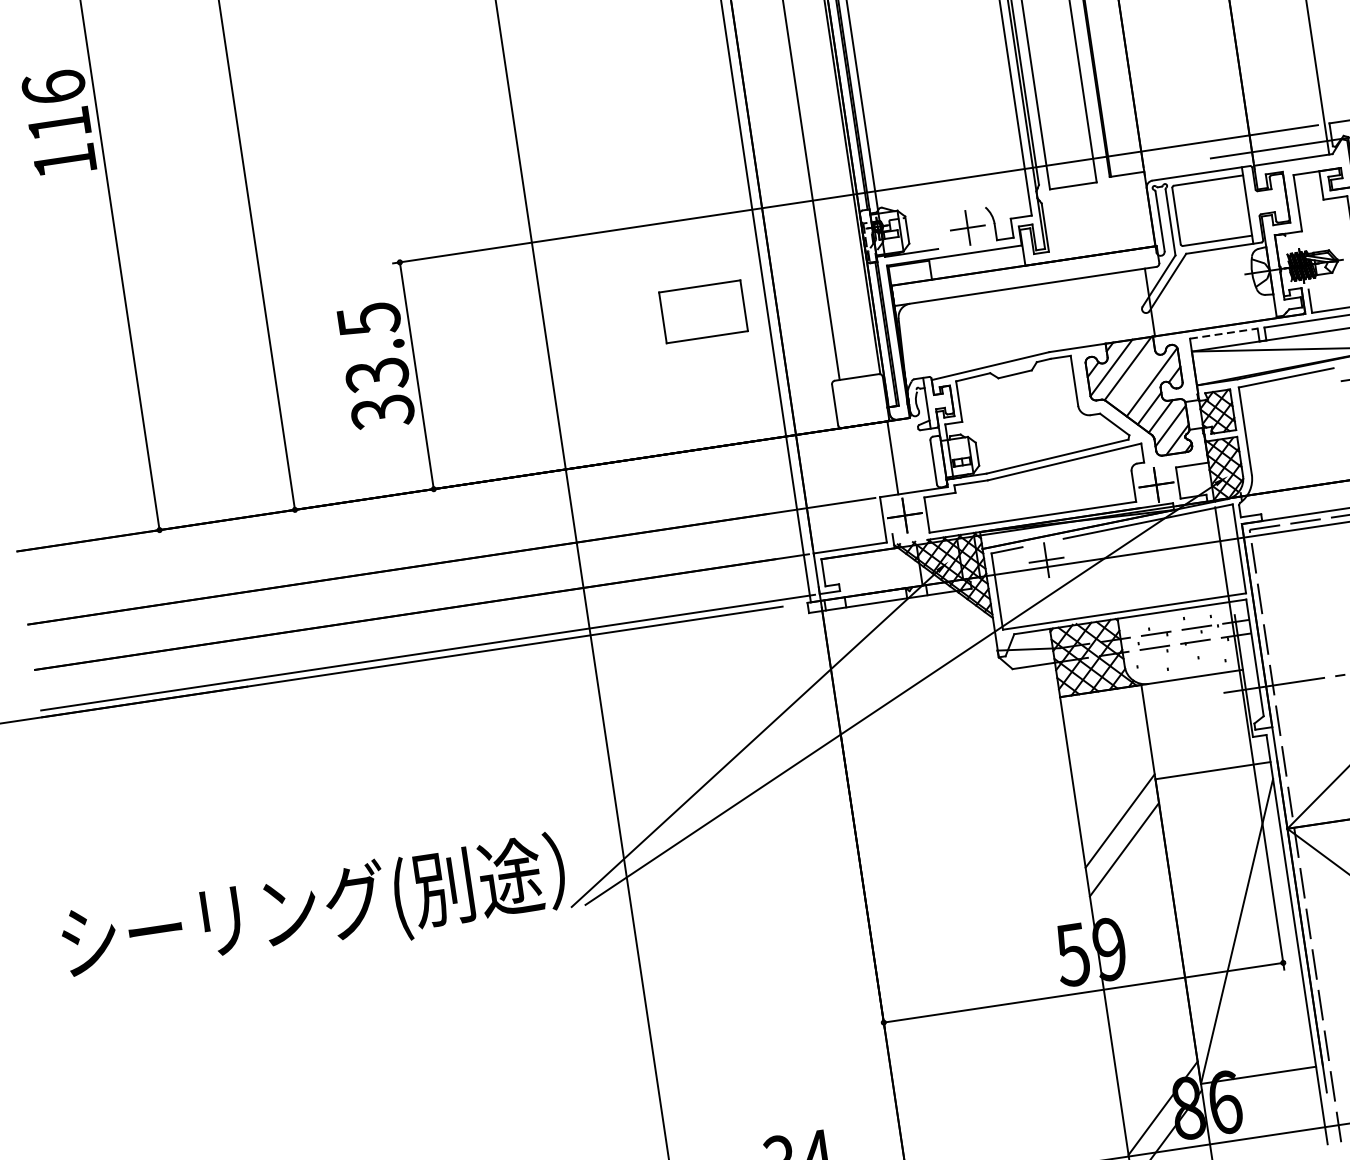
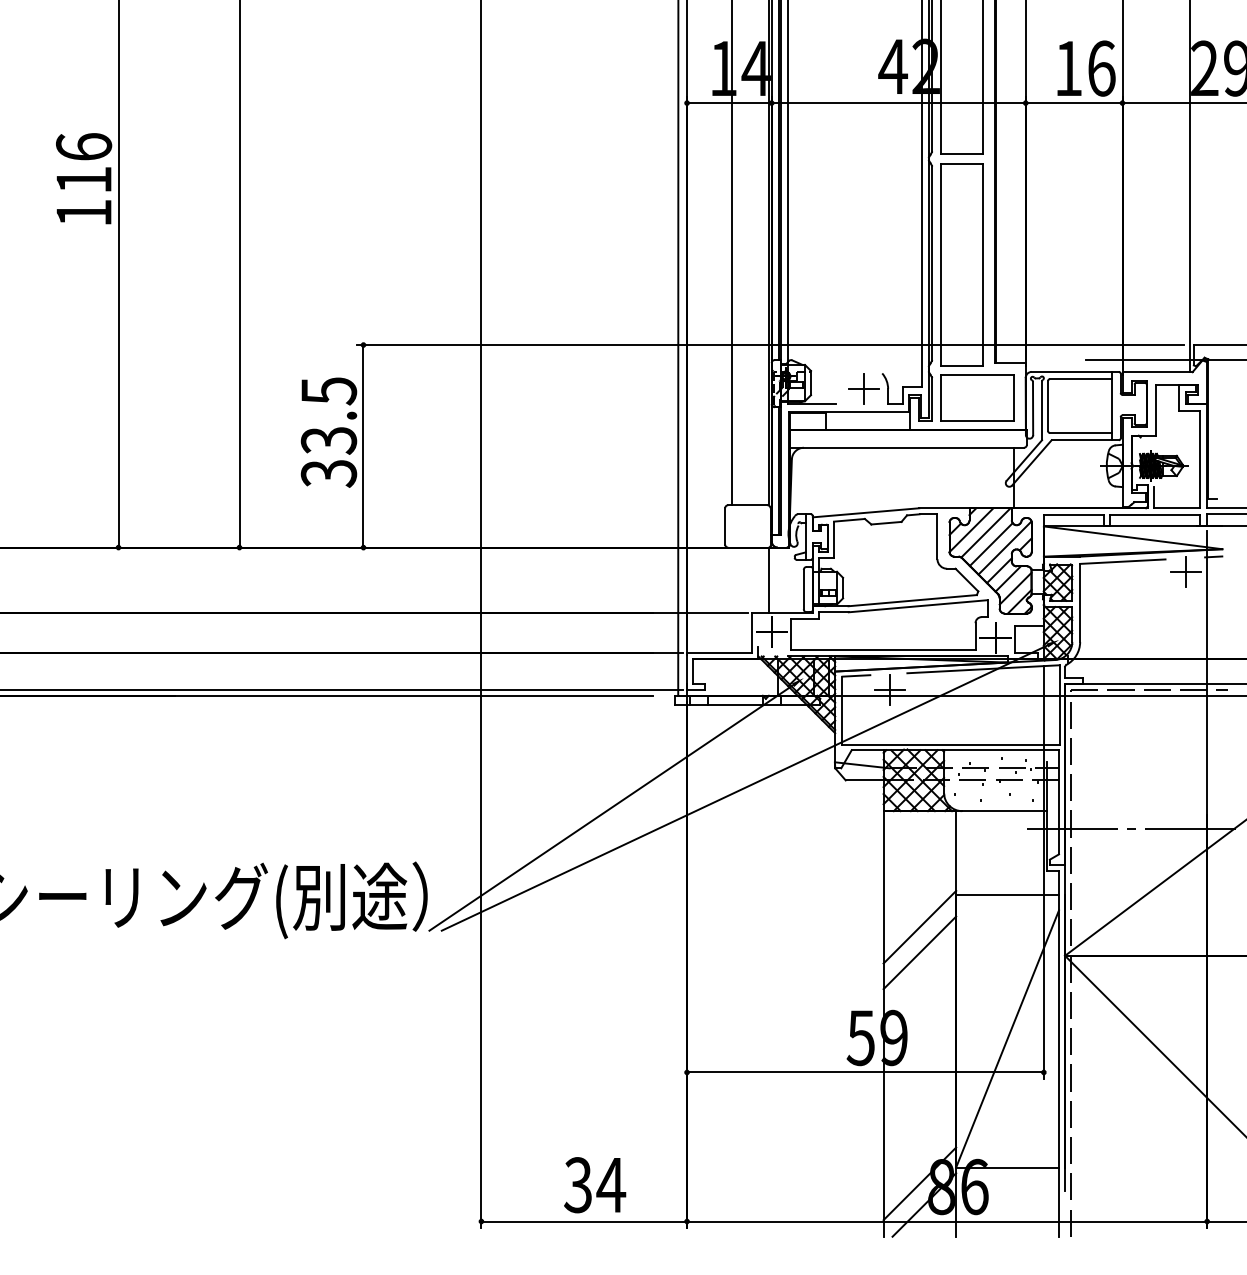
part: (703, 311) -> (977, 397), moved
line: (1224, 333) -> (1074, 514), dashed -> solid
line: (1135, 380) -> (990, 544), added

